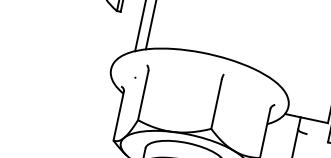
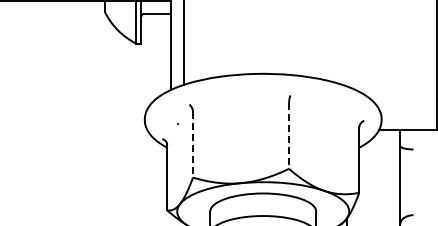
line: (143, 95) -> (193, 144), solid -> dashed
line: (216, 104) -> (289, 136), solid -> dashed

